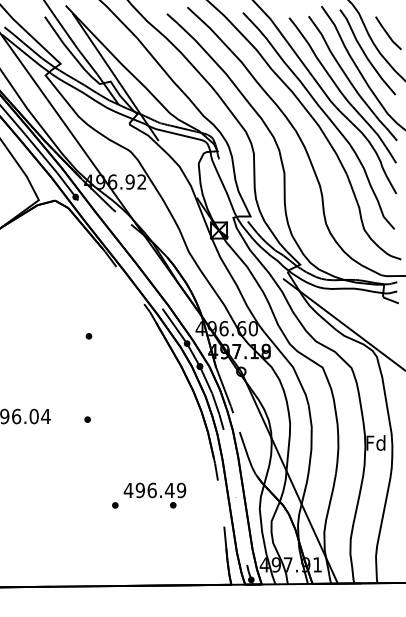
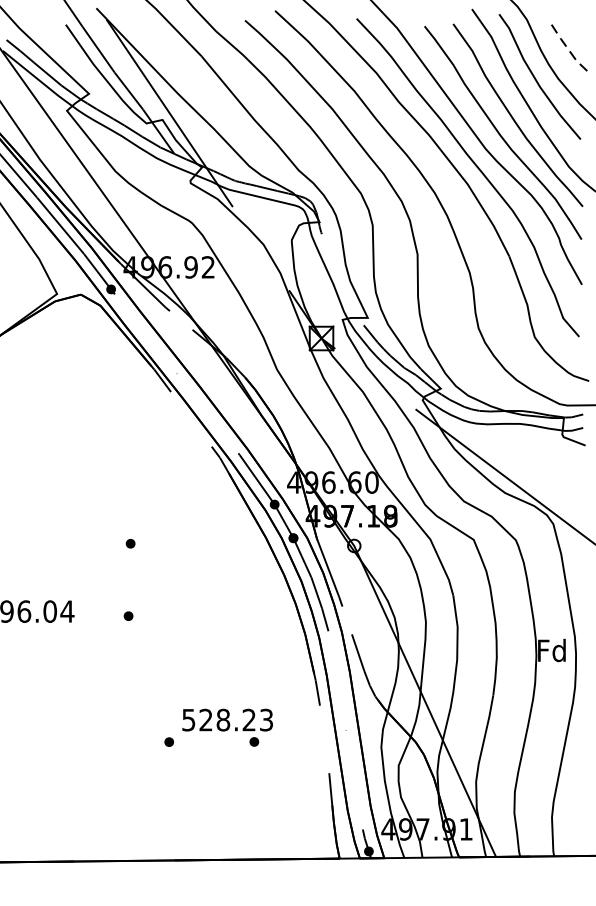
line: (387, 34) -> (568, 50), solid -> dashed
part: (88, 336) -> (129, 544), moved
text: (154, 490) -> (226, 720), 496.49 -> 528.23

